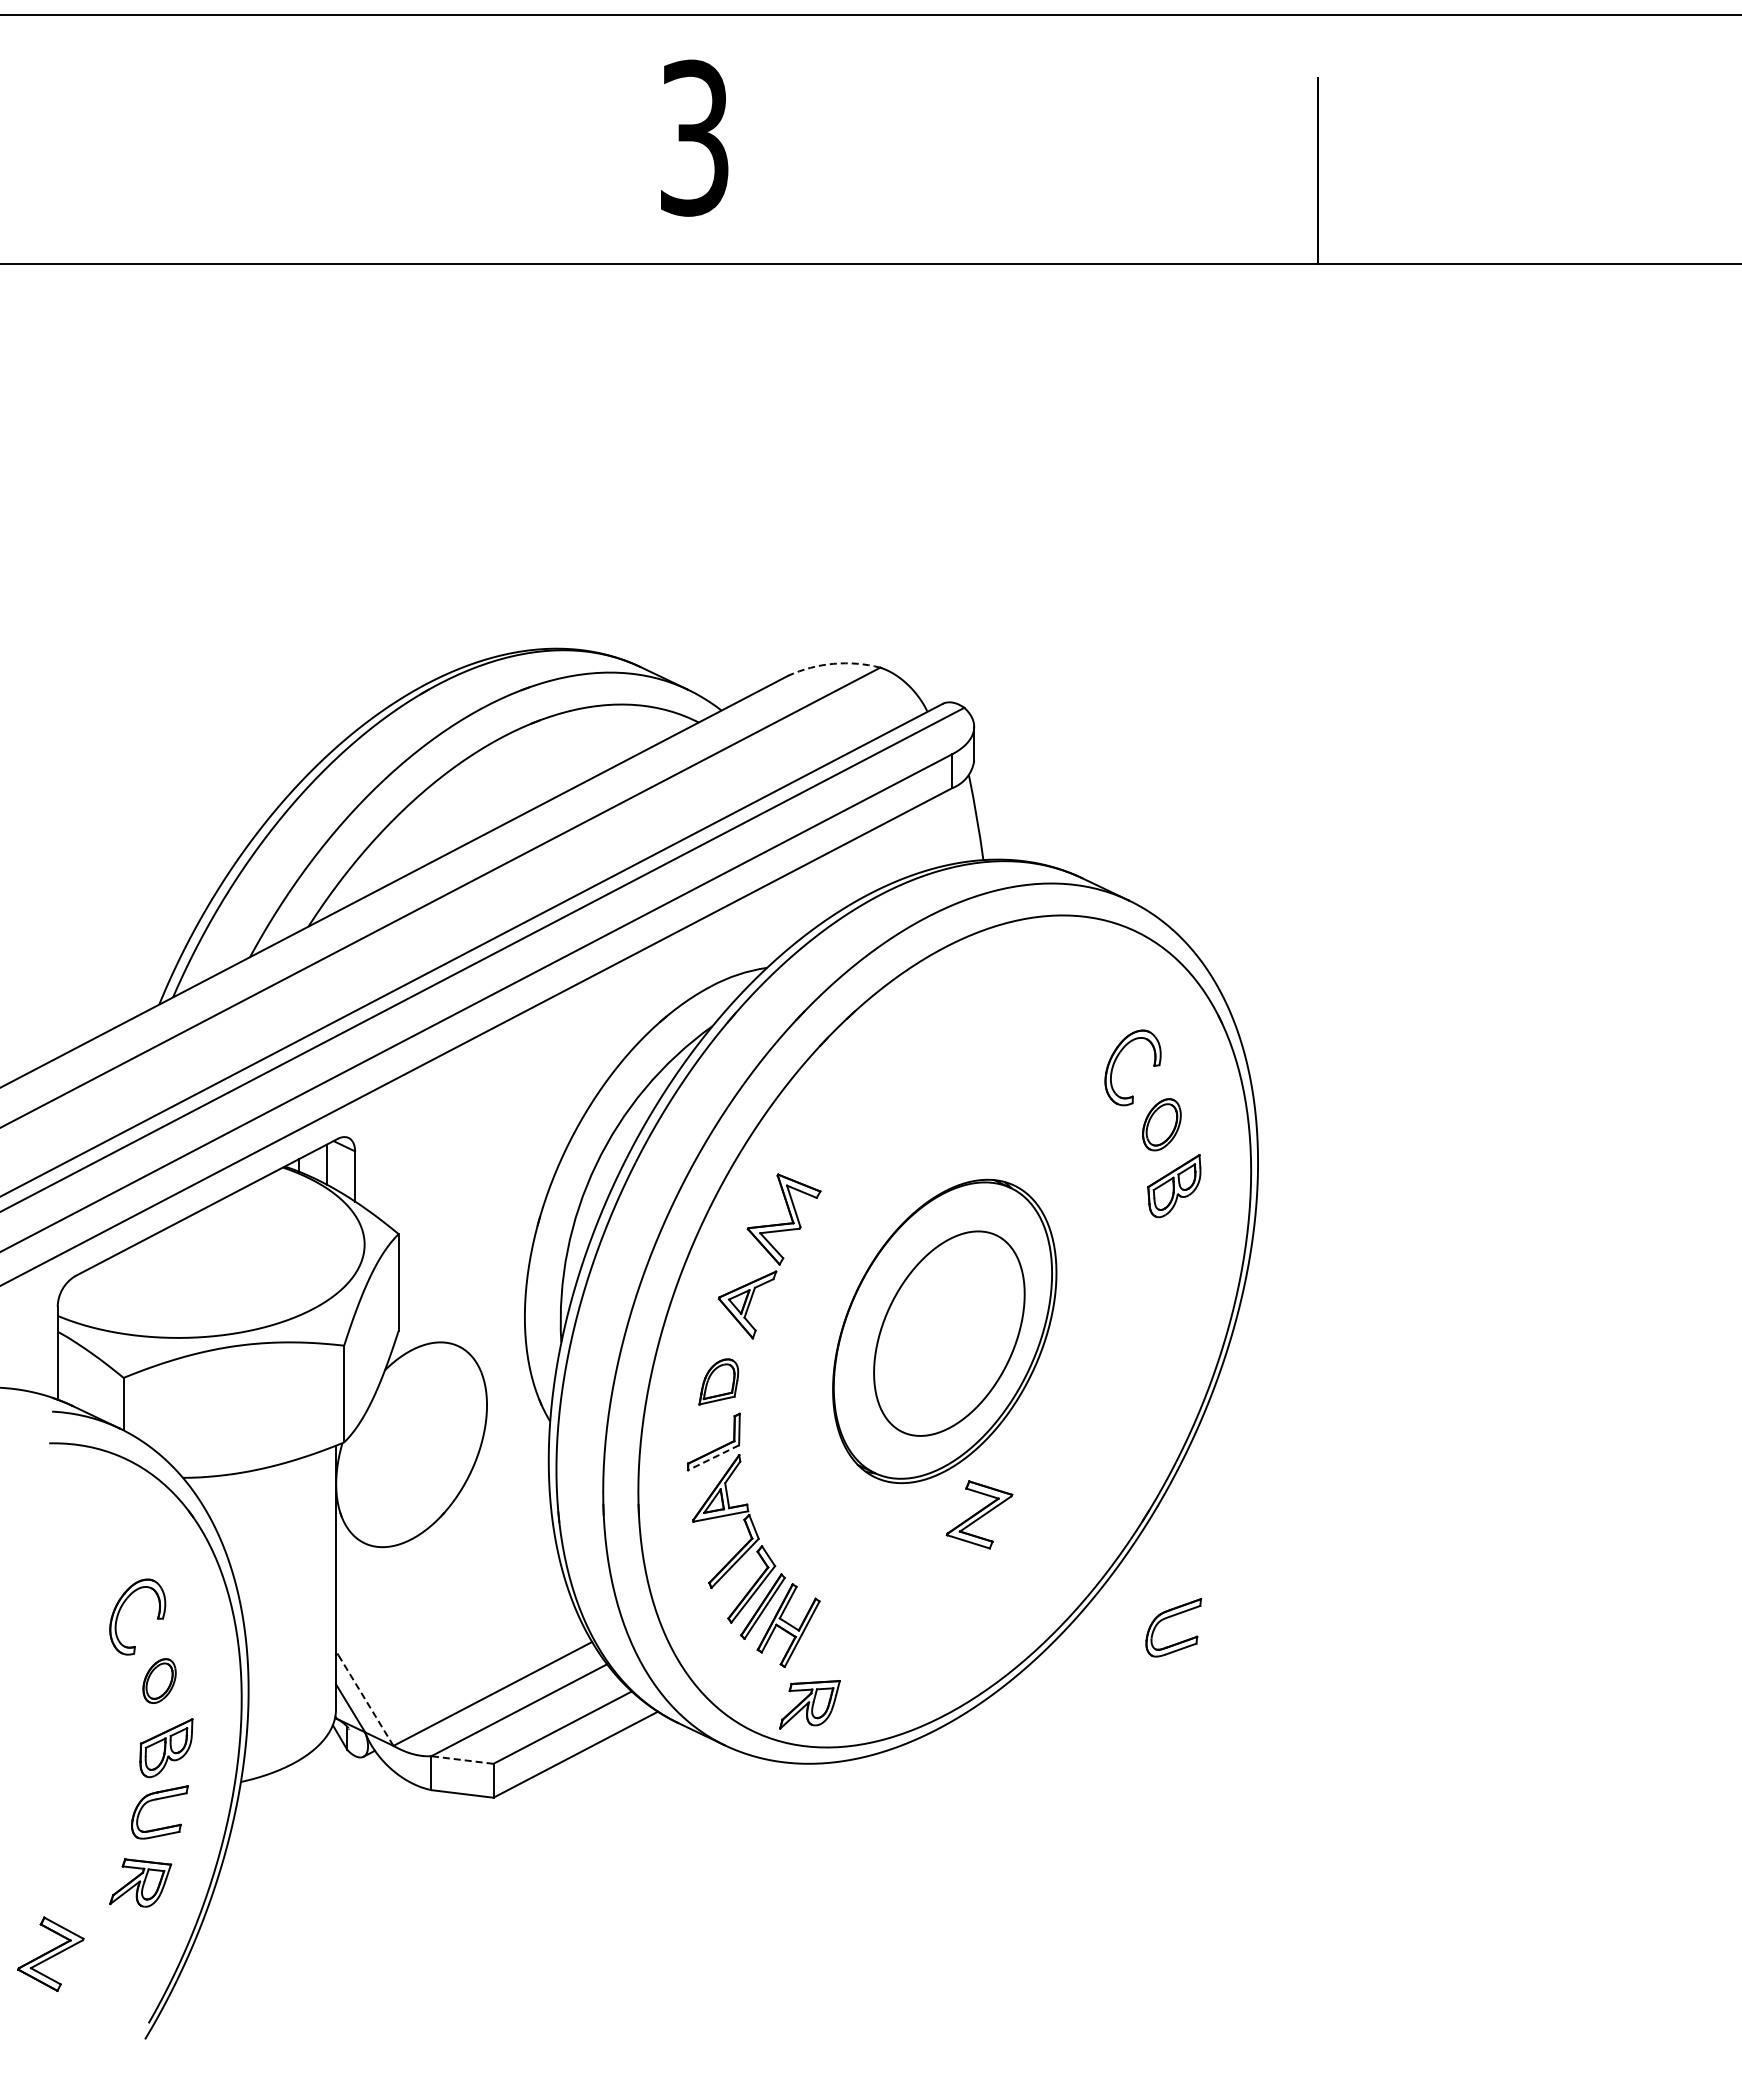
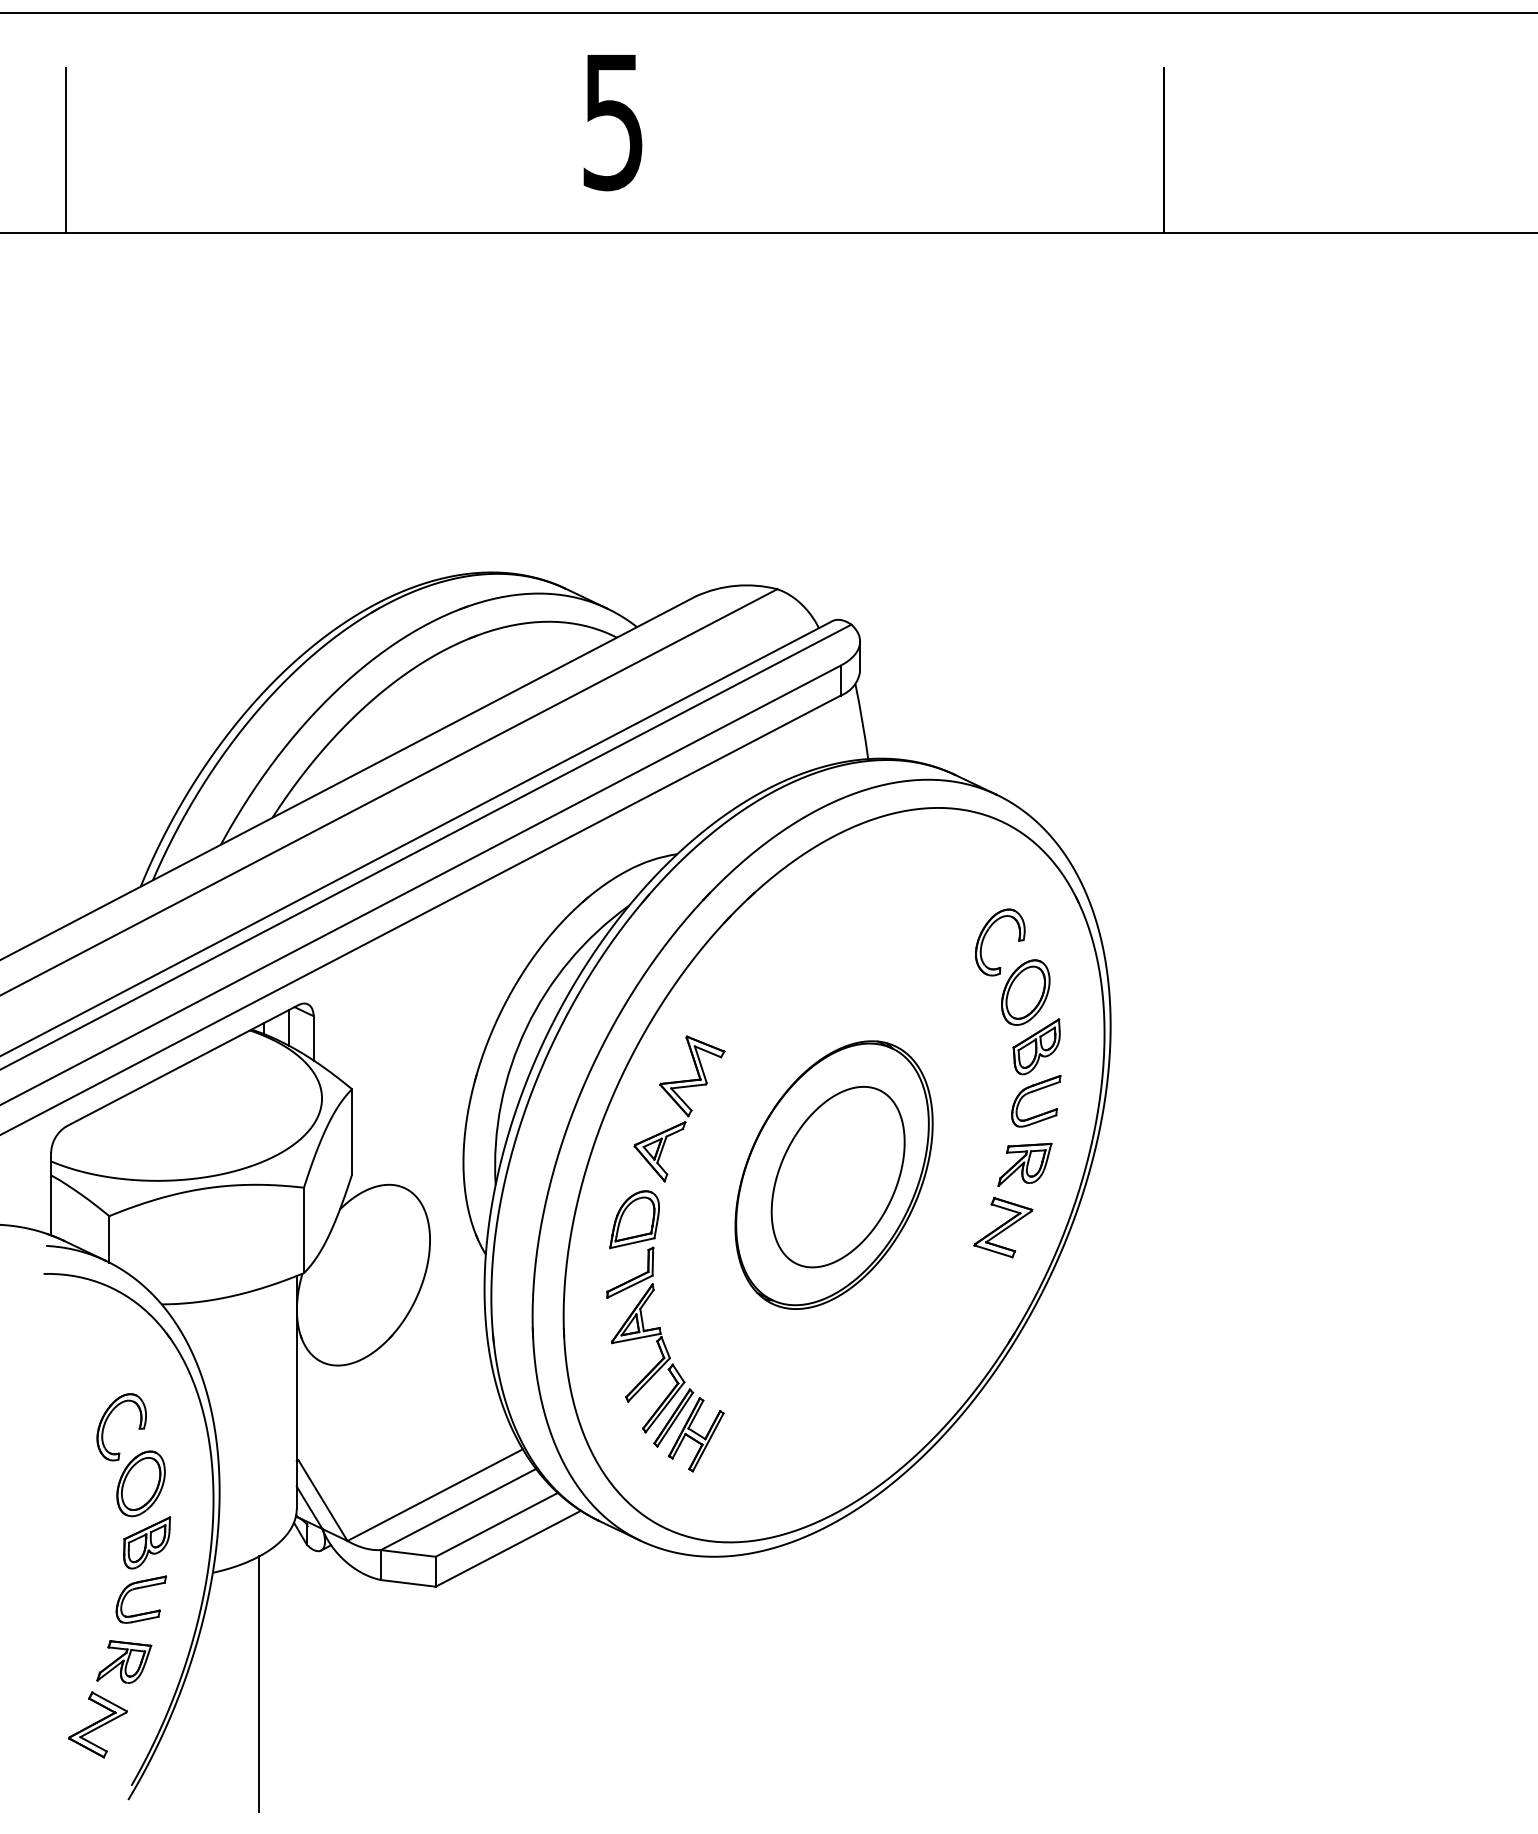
text: (694, 137) -> (613, 121), 3 -> 5
line: (74, 170) -> (65, 150), added
arc: (833, 663) -> (735, 585), dashed -> solid
part: (1161, 1124) -> (1025, 992), size x1.43
part: (718, 1381) -> (634, 1219), size x1.43
line: (713, 1457) -> (629, 1286), dashed -> solid
part: (979, 1514) -> (1003, 1227), moved
part: (1171, 1617) -> (1034, 1092), moved
part: (159, 1680) -> (140, 1483), size x1.67
line: (365, 1700) -> (322, 1500), dashed -> solid
part: (809, 1704) -> (1024, 1164), moved
line: (461, 1759) -> (407, 1552), dashed -> solid
line: (293, 1907) -> (259, 1683), added
part: (50, 1954) -> (97, 1725), moved

